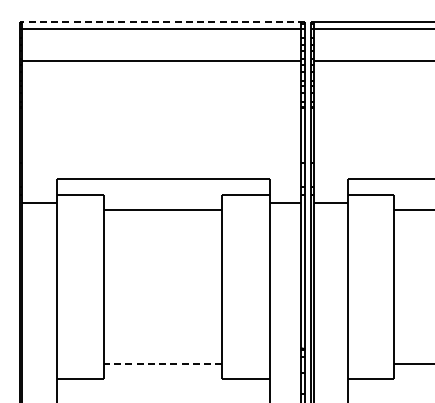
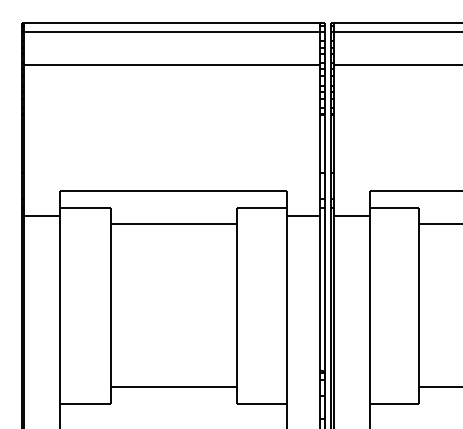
line: (162, 21) -> (173, 23), dashed -> solid
line: (162, 363) -> (173, 386), dashed -> solid

